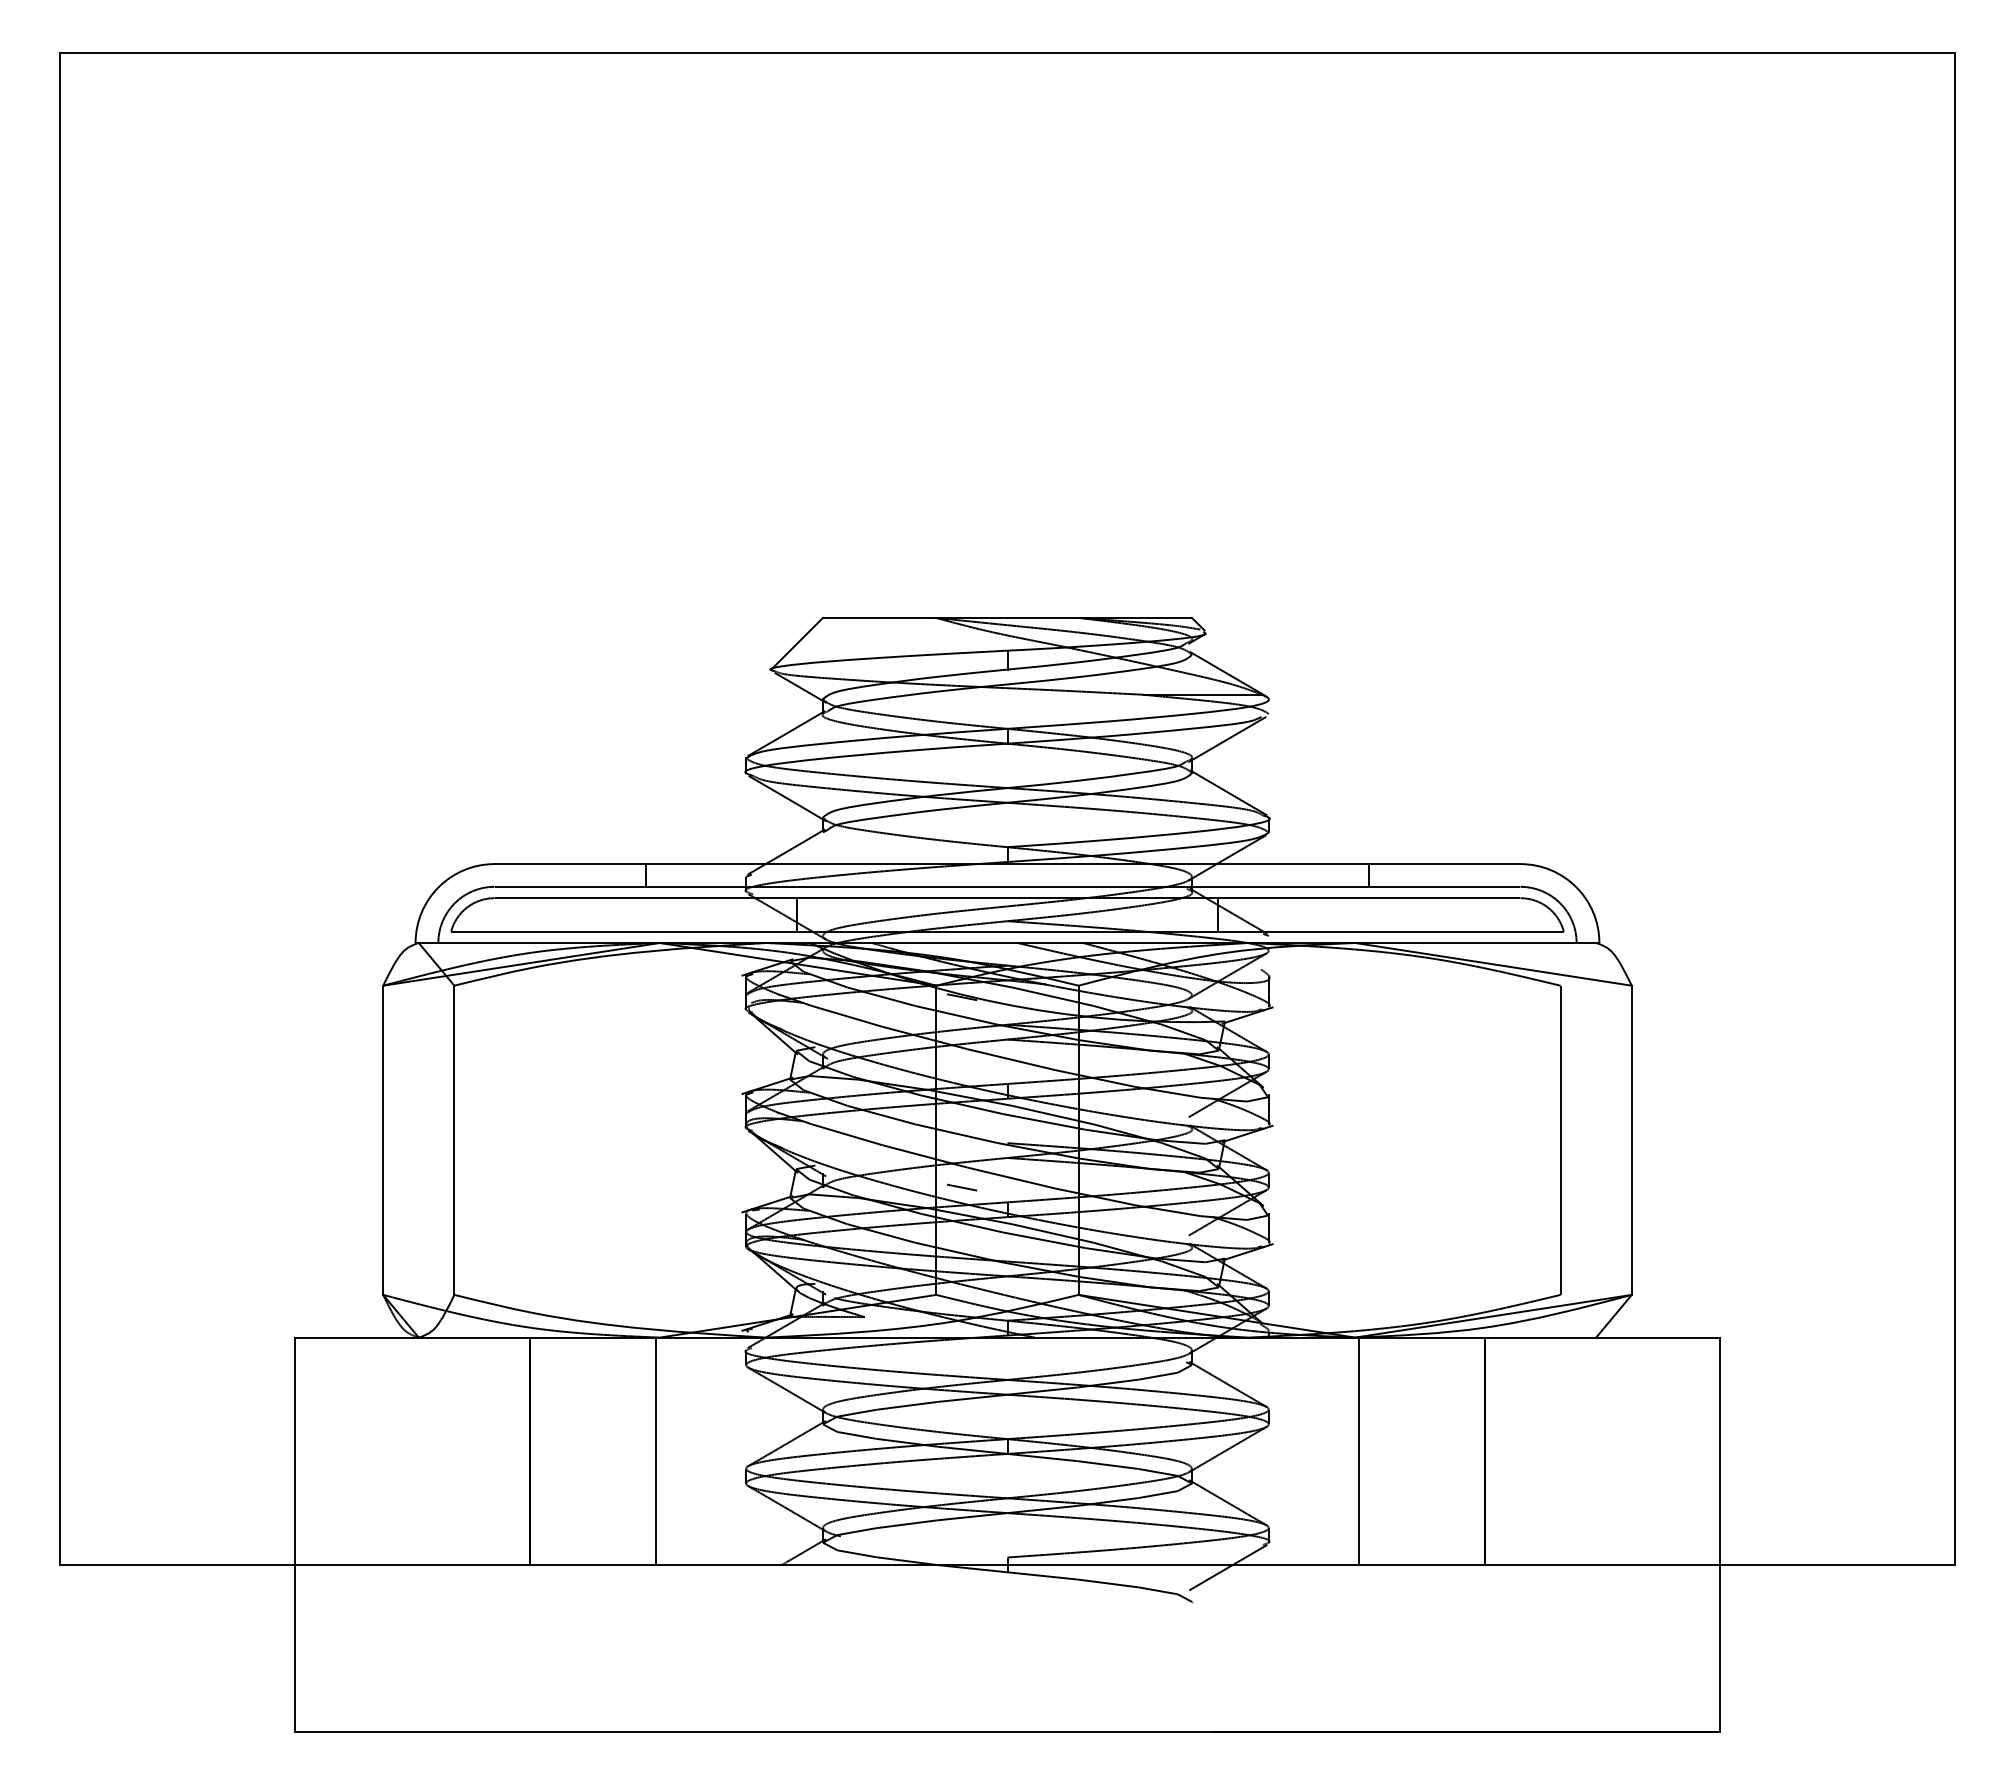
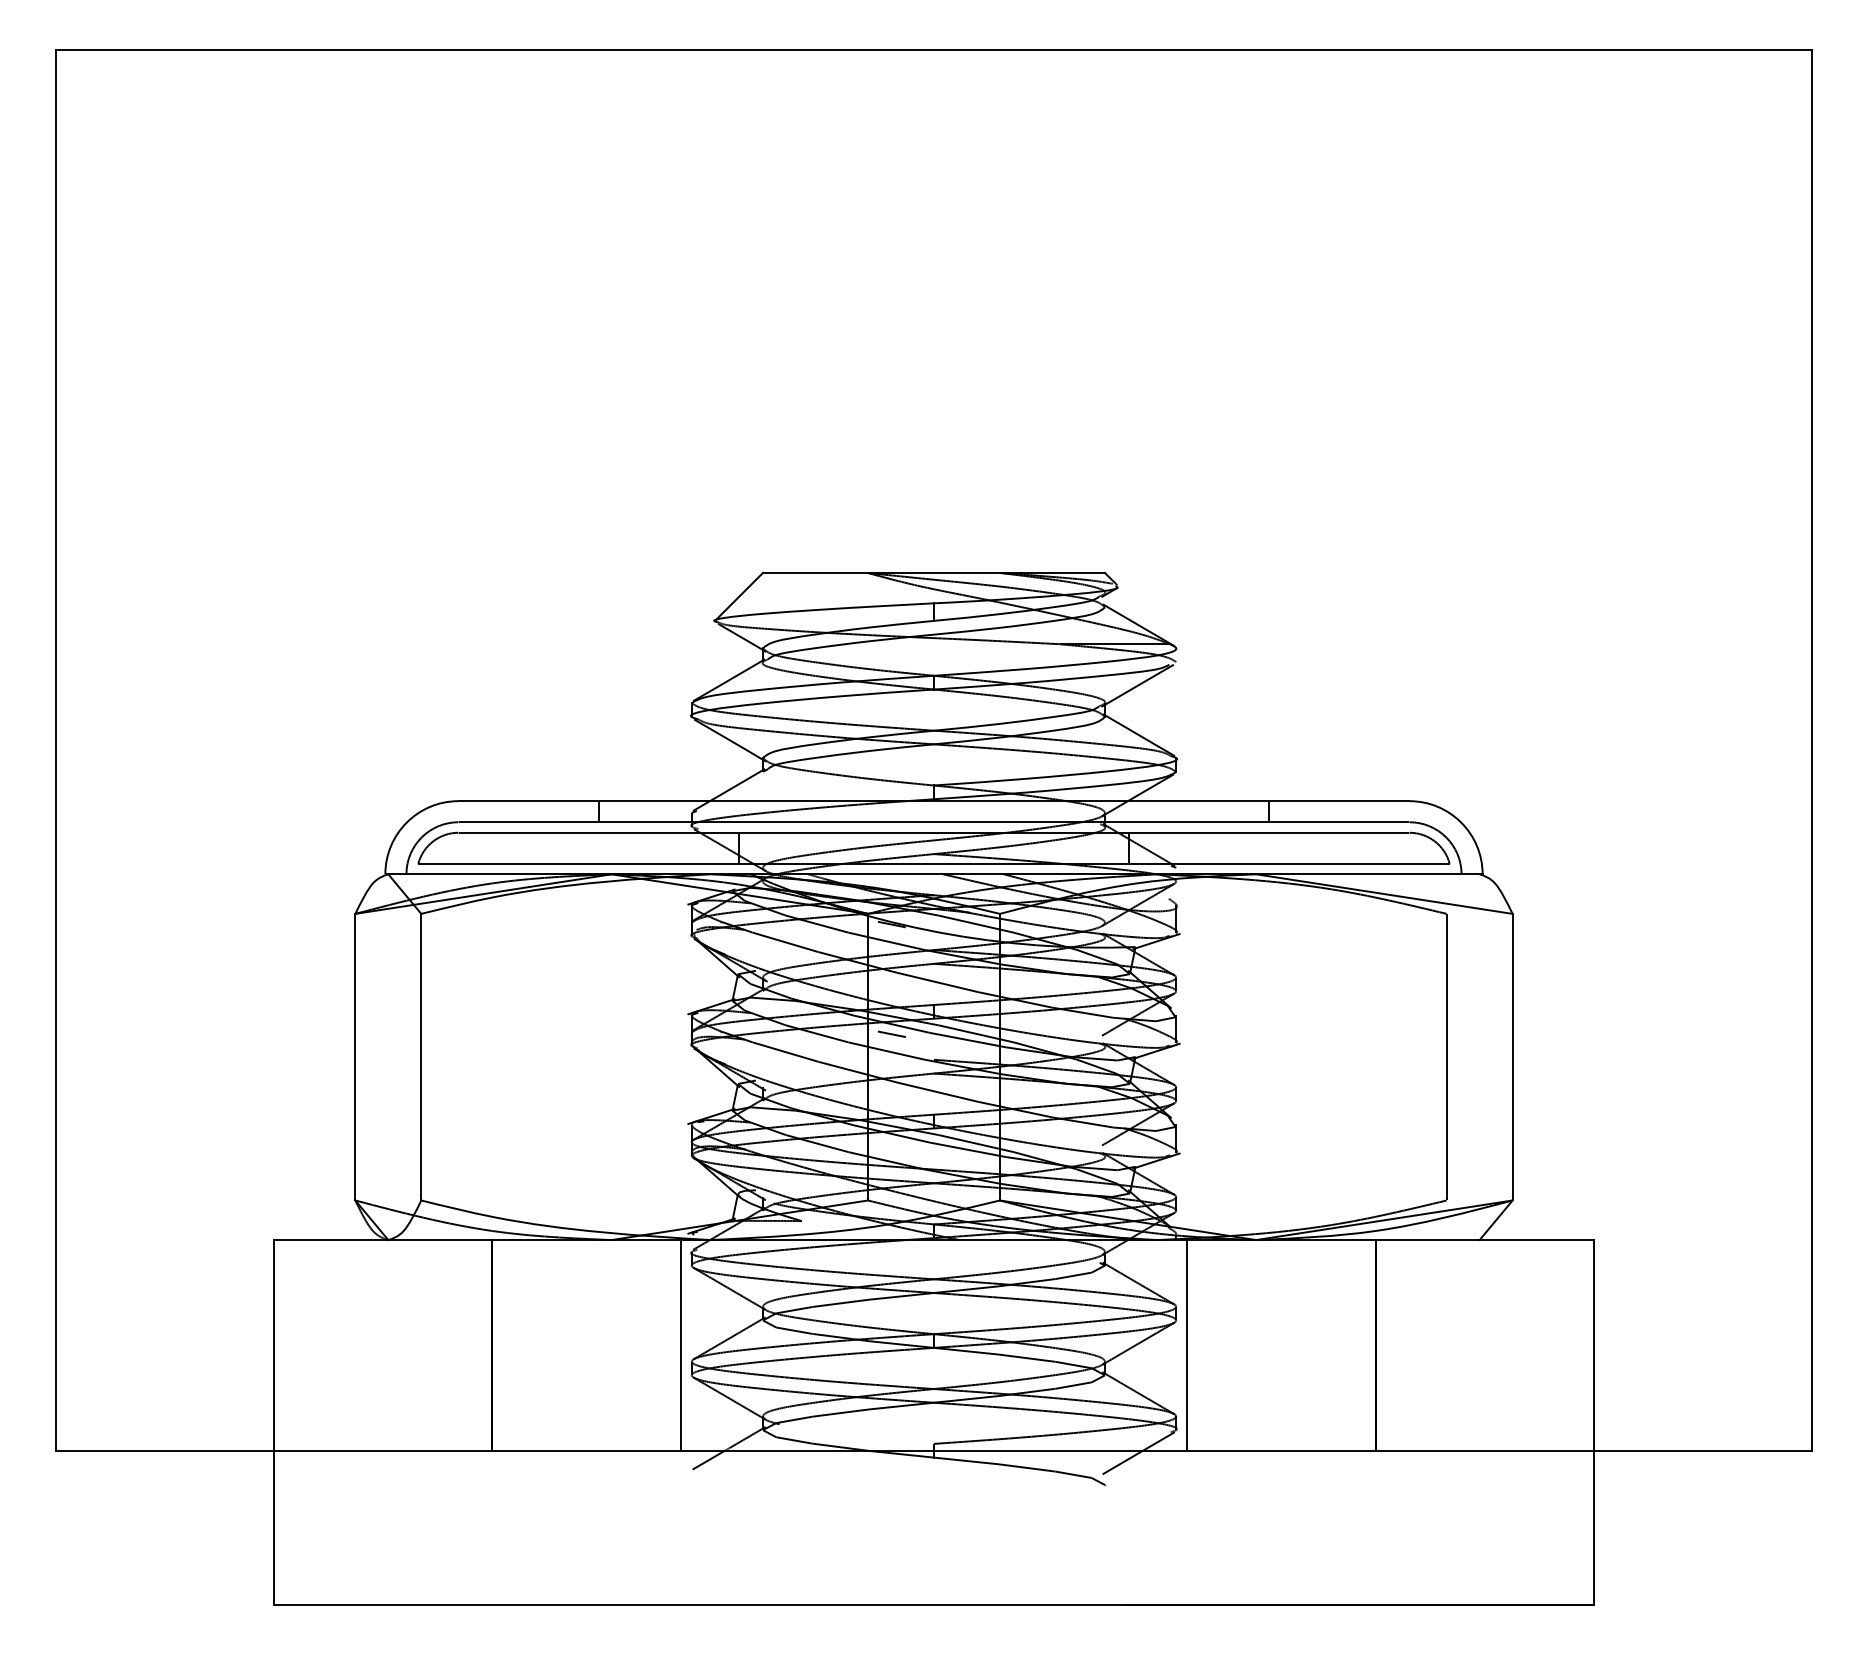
line: (962, 1187) -> (892, 1034), moved
line: (655, 1450) -> (680, 1344), moved
line: (1359, 1450) -> (1187, 1344), moved
line: (765, 1574) -> (709, 1459), added

